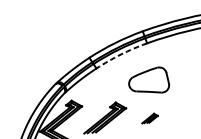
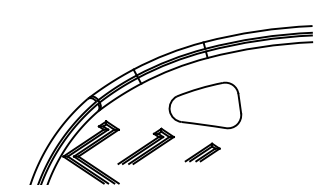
arc: (120, 54) -> (173, 68), dashed -> solid
part: (148, 81) -> (205, 105), size x1.43
part: (149, 118) -> (202, 152), size x1.67

